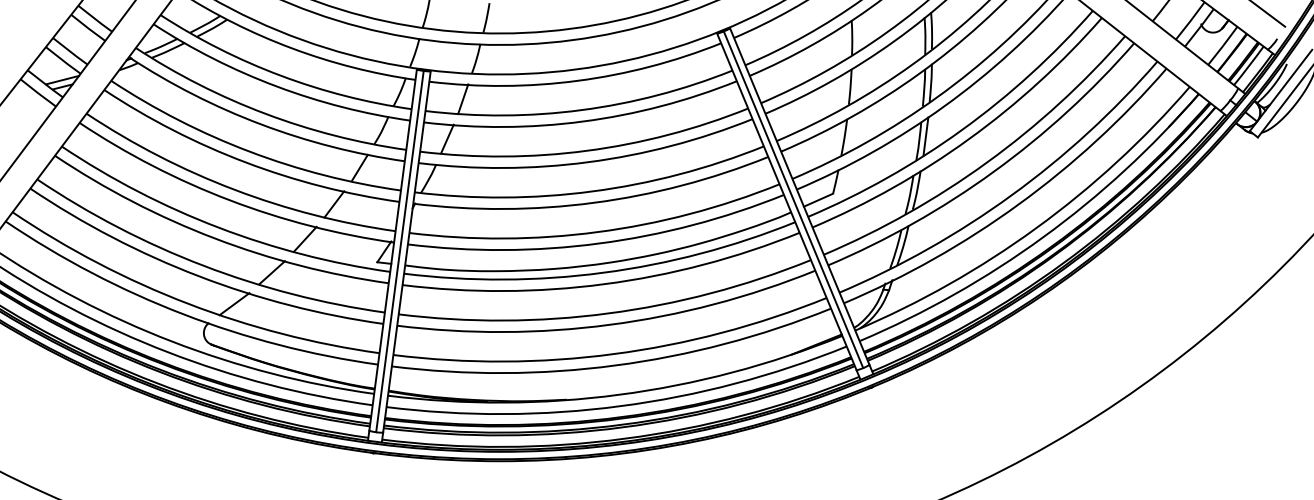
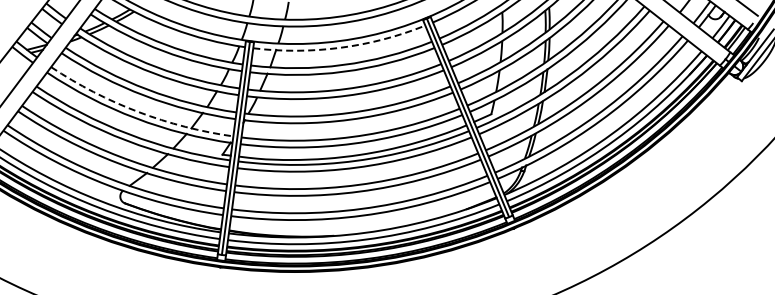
arc: (577, 80) -> (340, 47), solid -> dashed
arc: (234, 188) -> (138, 111), solid -> dashed

